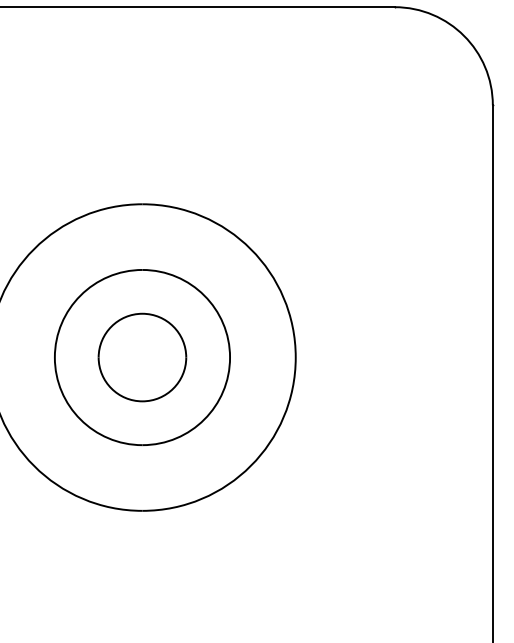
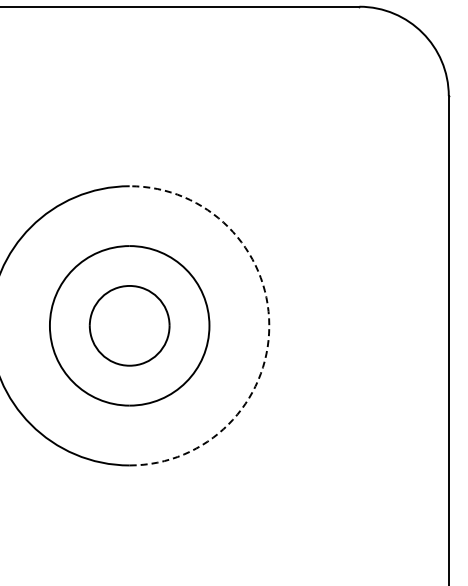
arc: (295, 357) -> (269, 325), solid -> dashed

